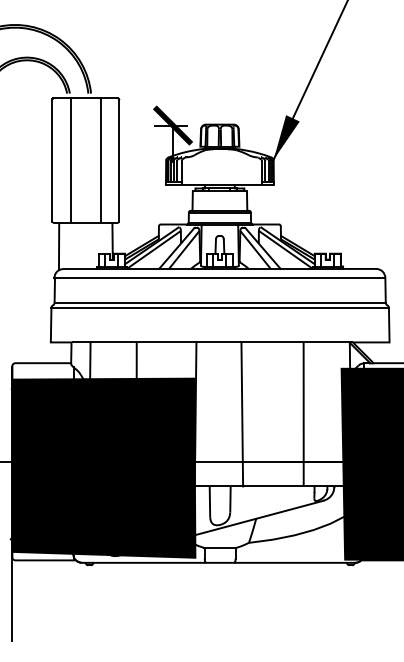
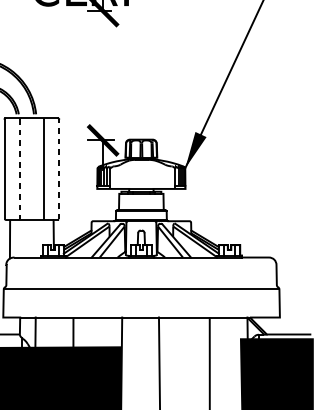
line: (119, 160) -> (59, 168), solid -> dashed
line: (70, 161) -> (19, 169), solid -> dashed
line: (219, 278) -> (141, 265), removed
line: (219, 302) -> (141, 284), removed

